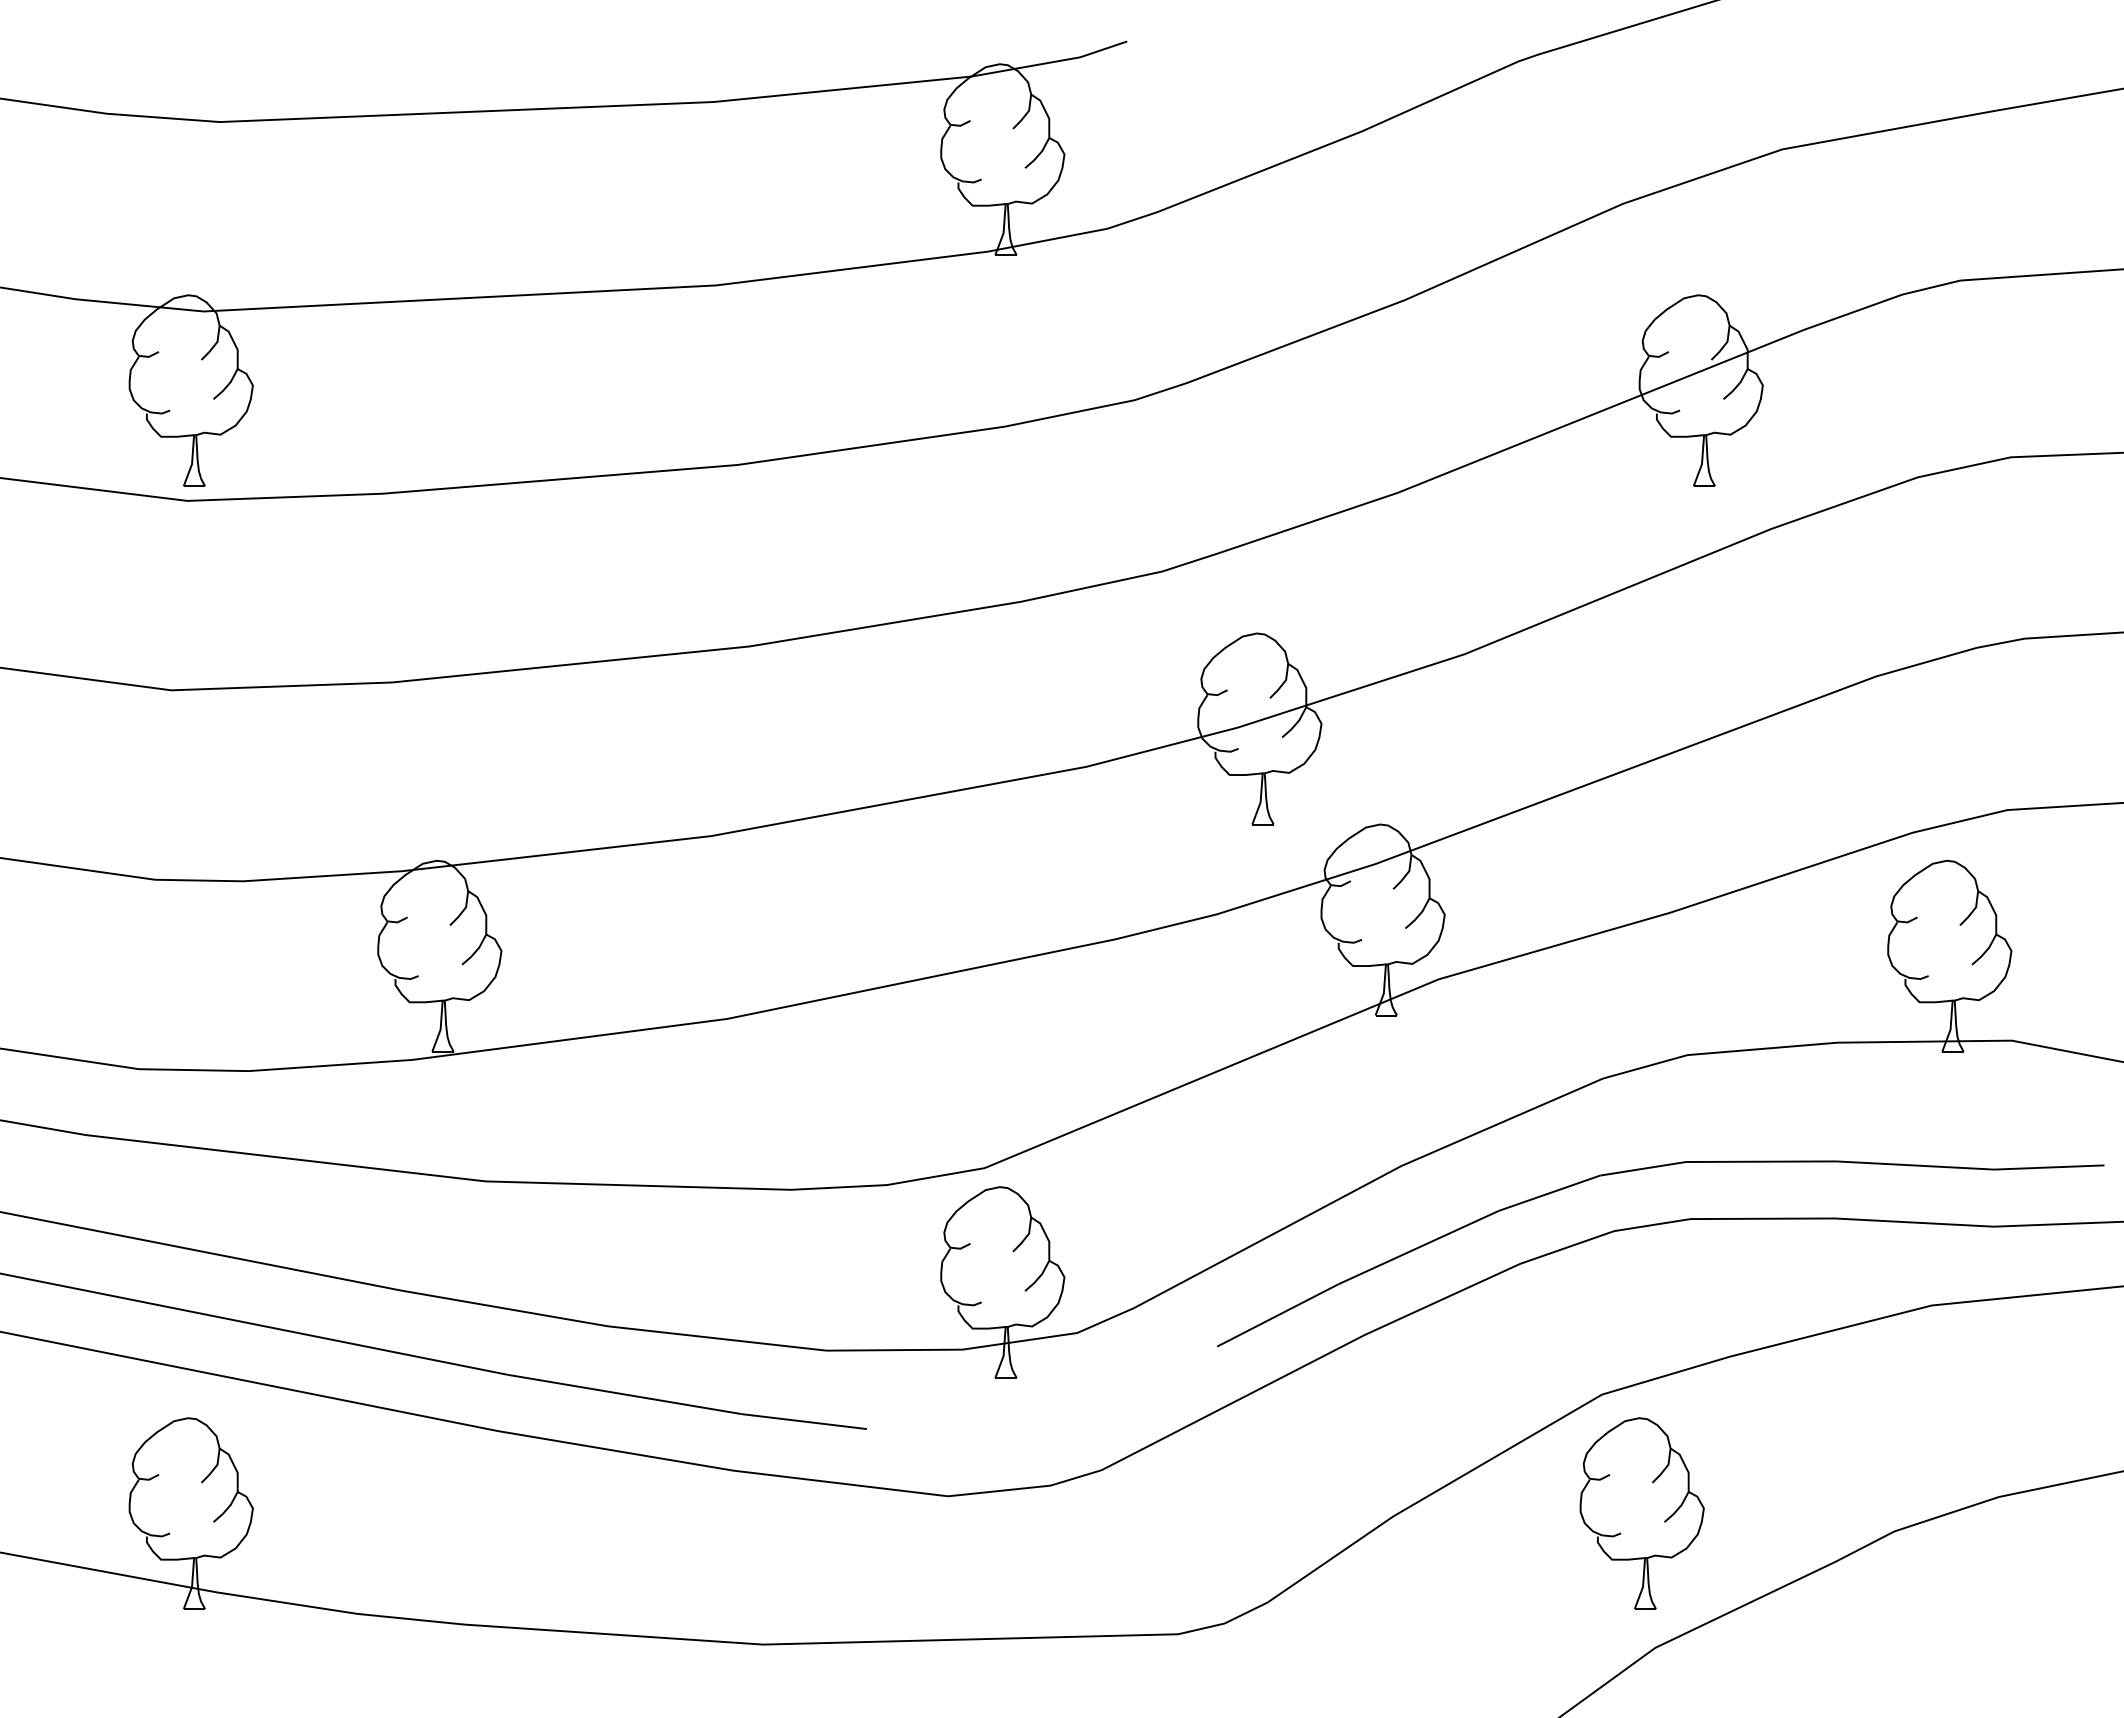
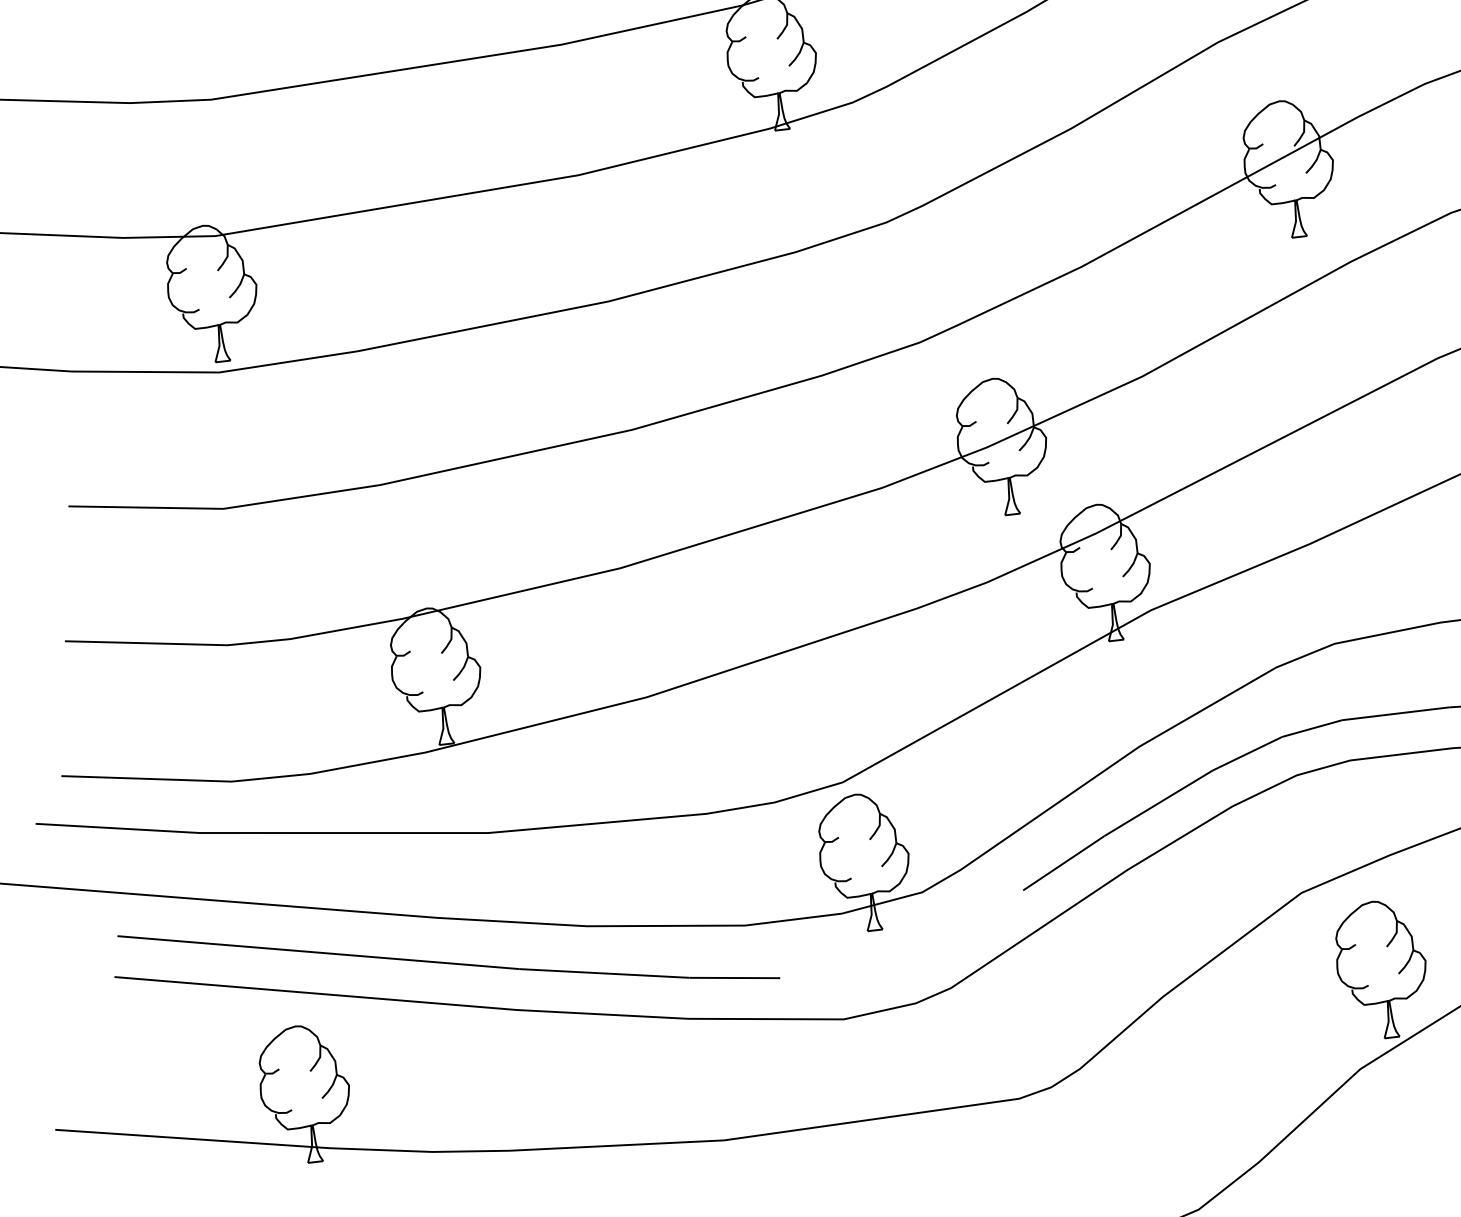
part: (1641, 1513) -> (1381, 969), moved

